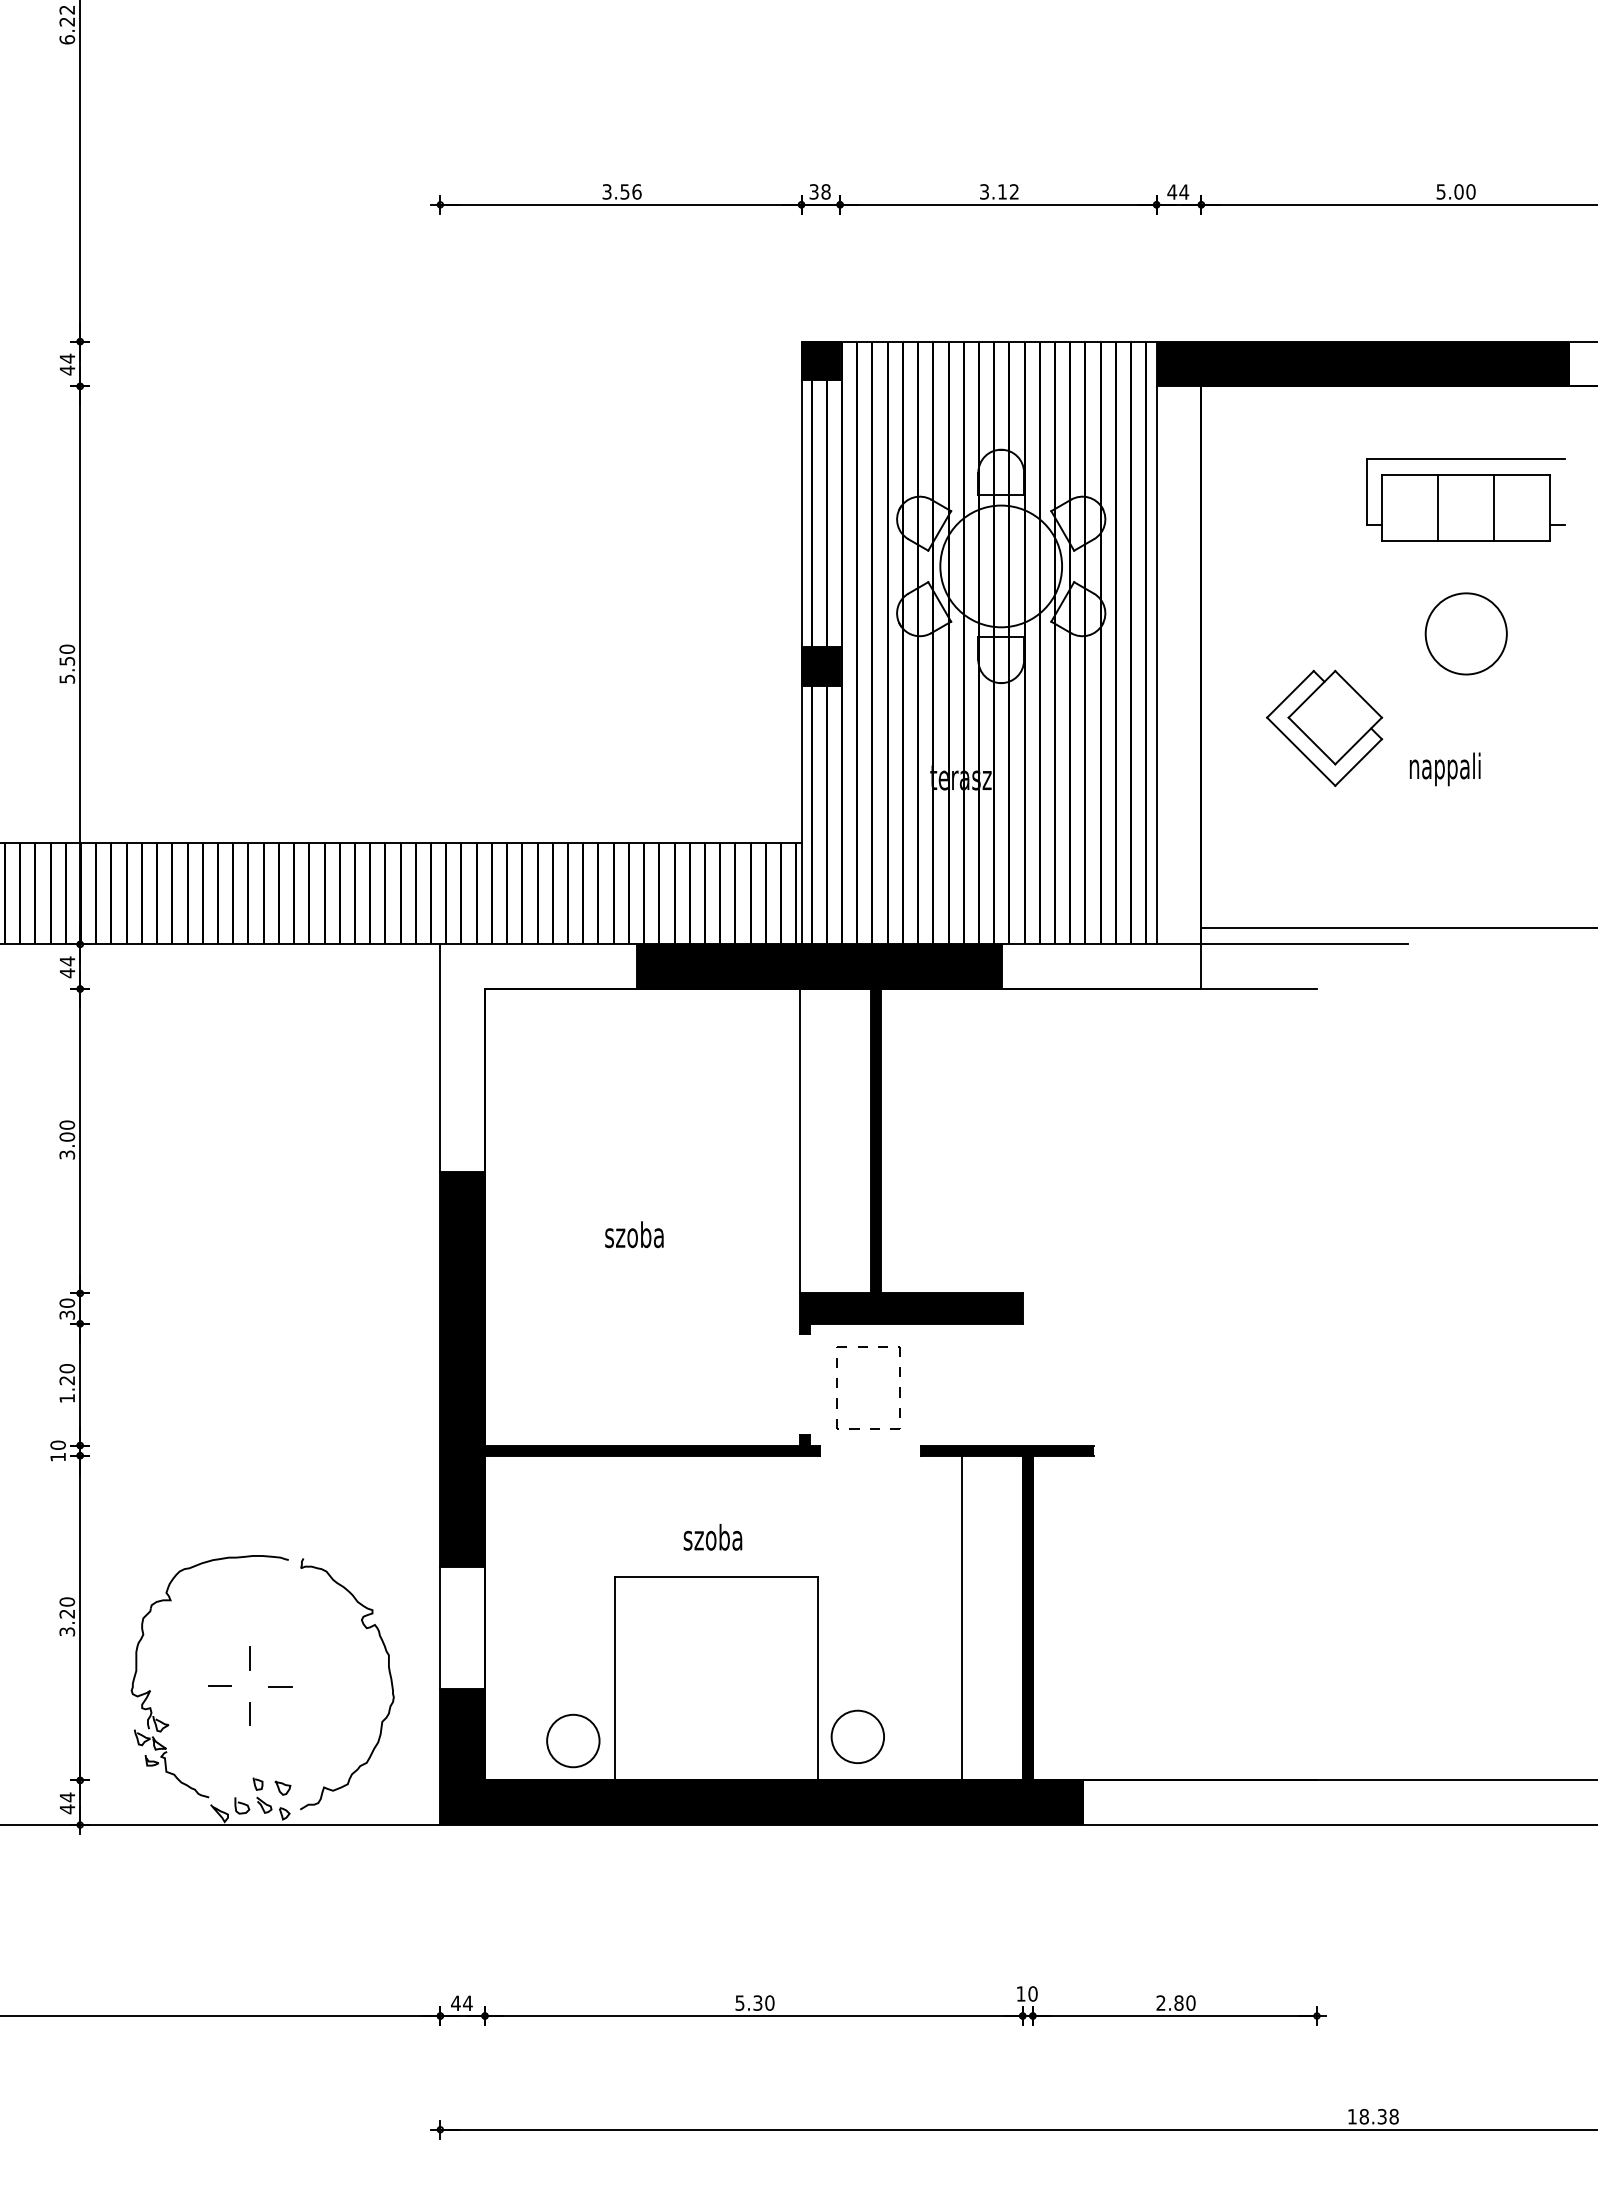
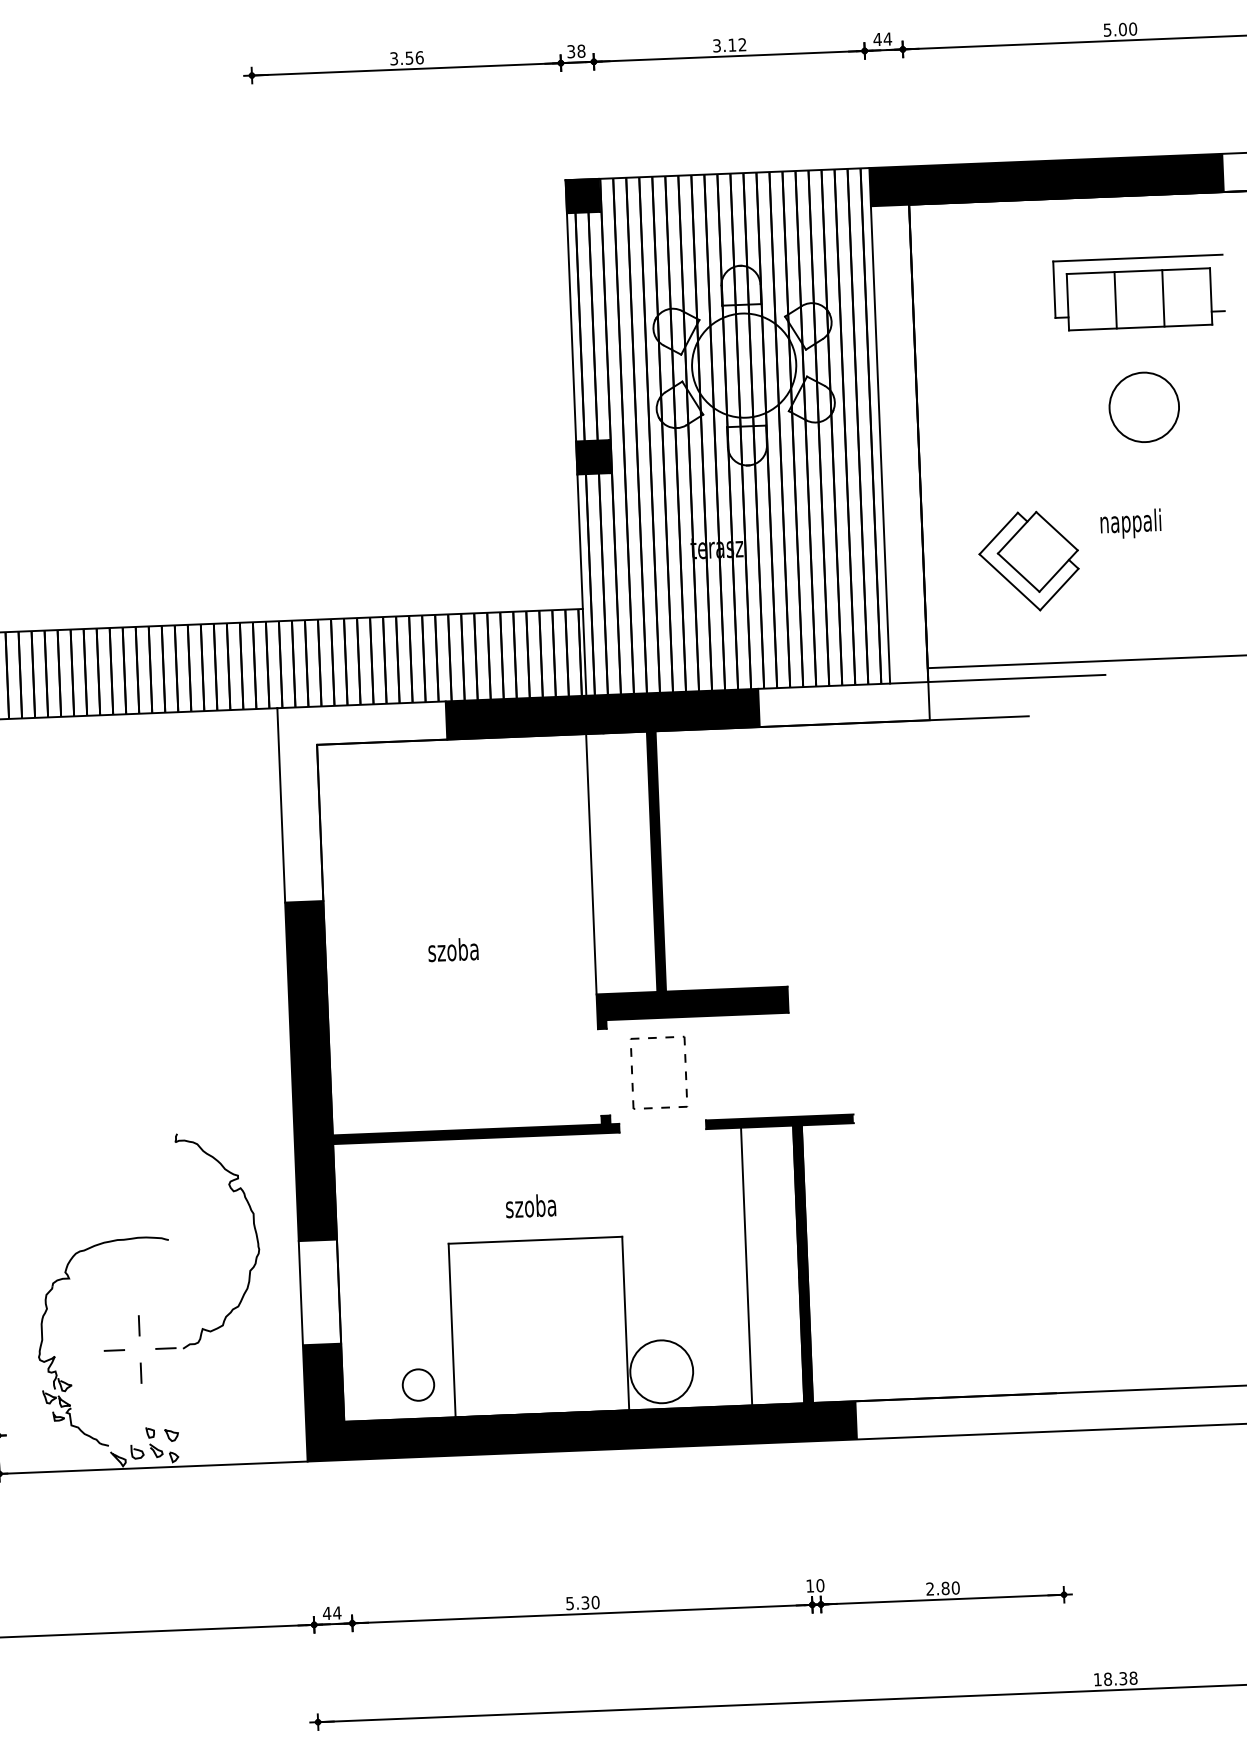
part: (1324, 727) -> (1028, 560), moved
curve: (389, 1676) -> (254, 1231), moved
circle: (857, 1736) -> (661, 1371), size x1.4
circle: (573, 1740) -> (418, 1384), size x0.7

